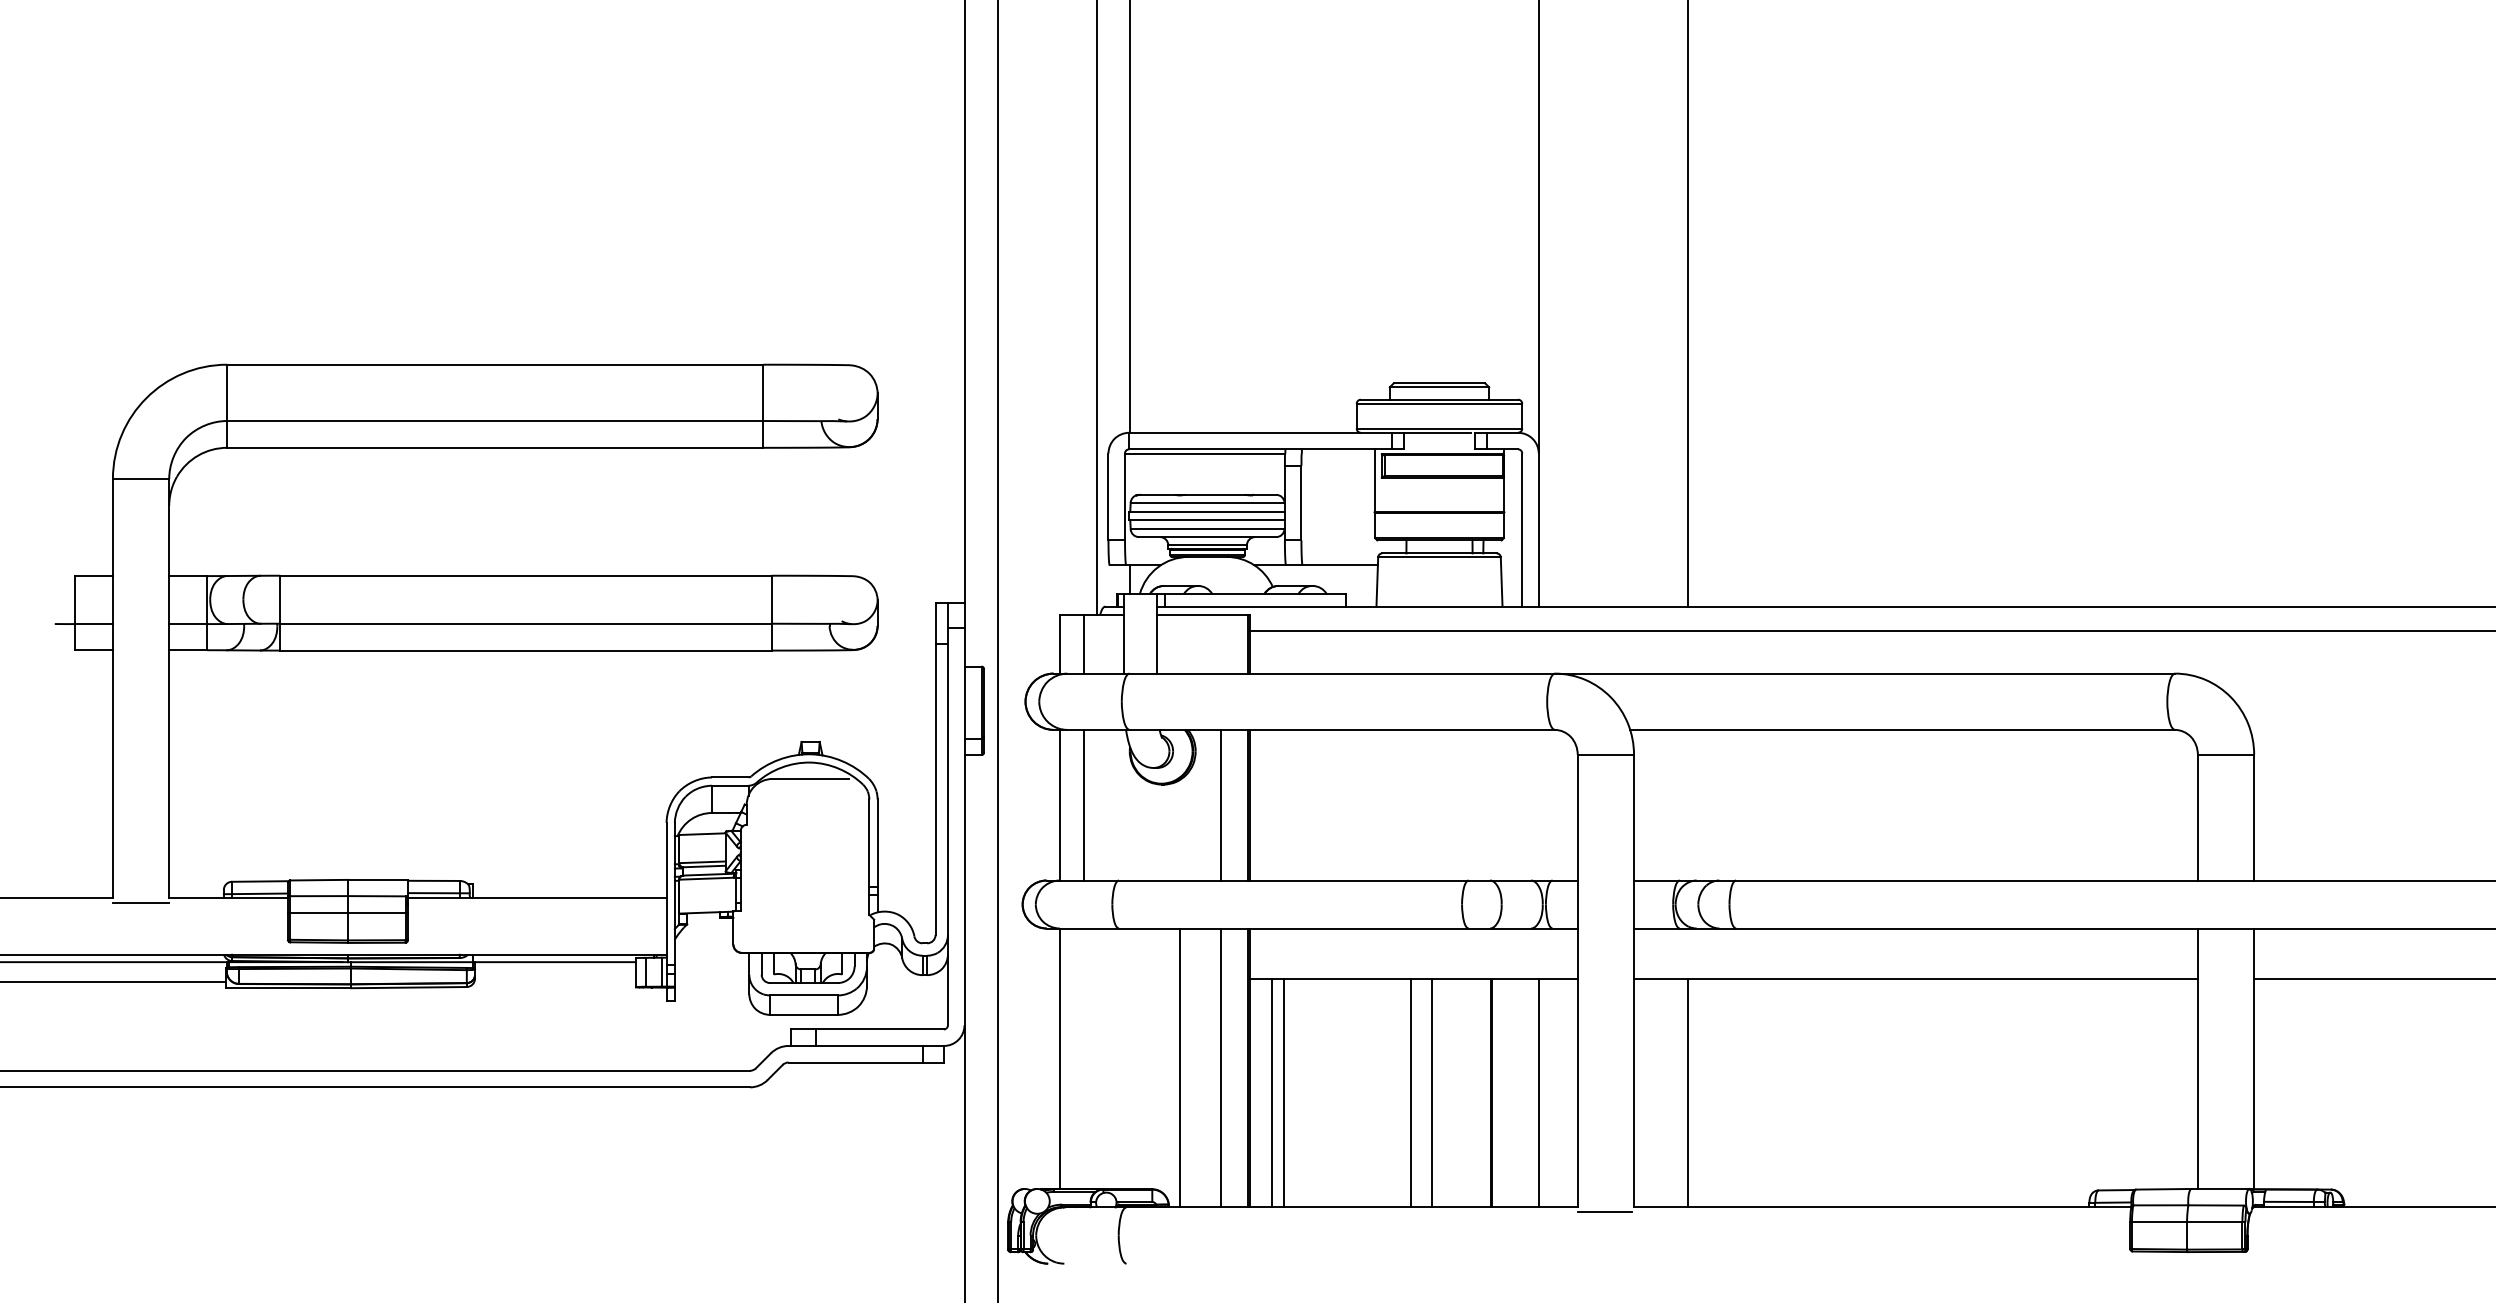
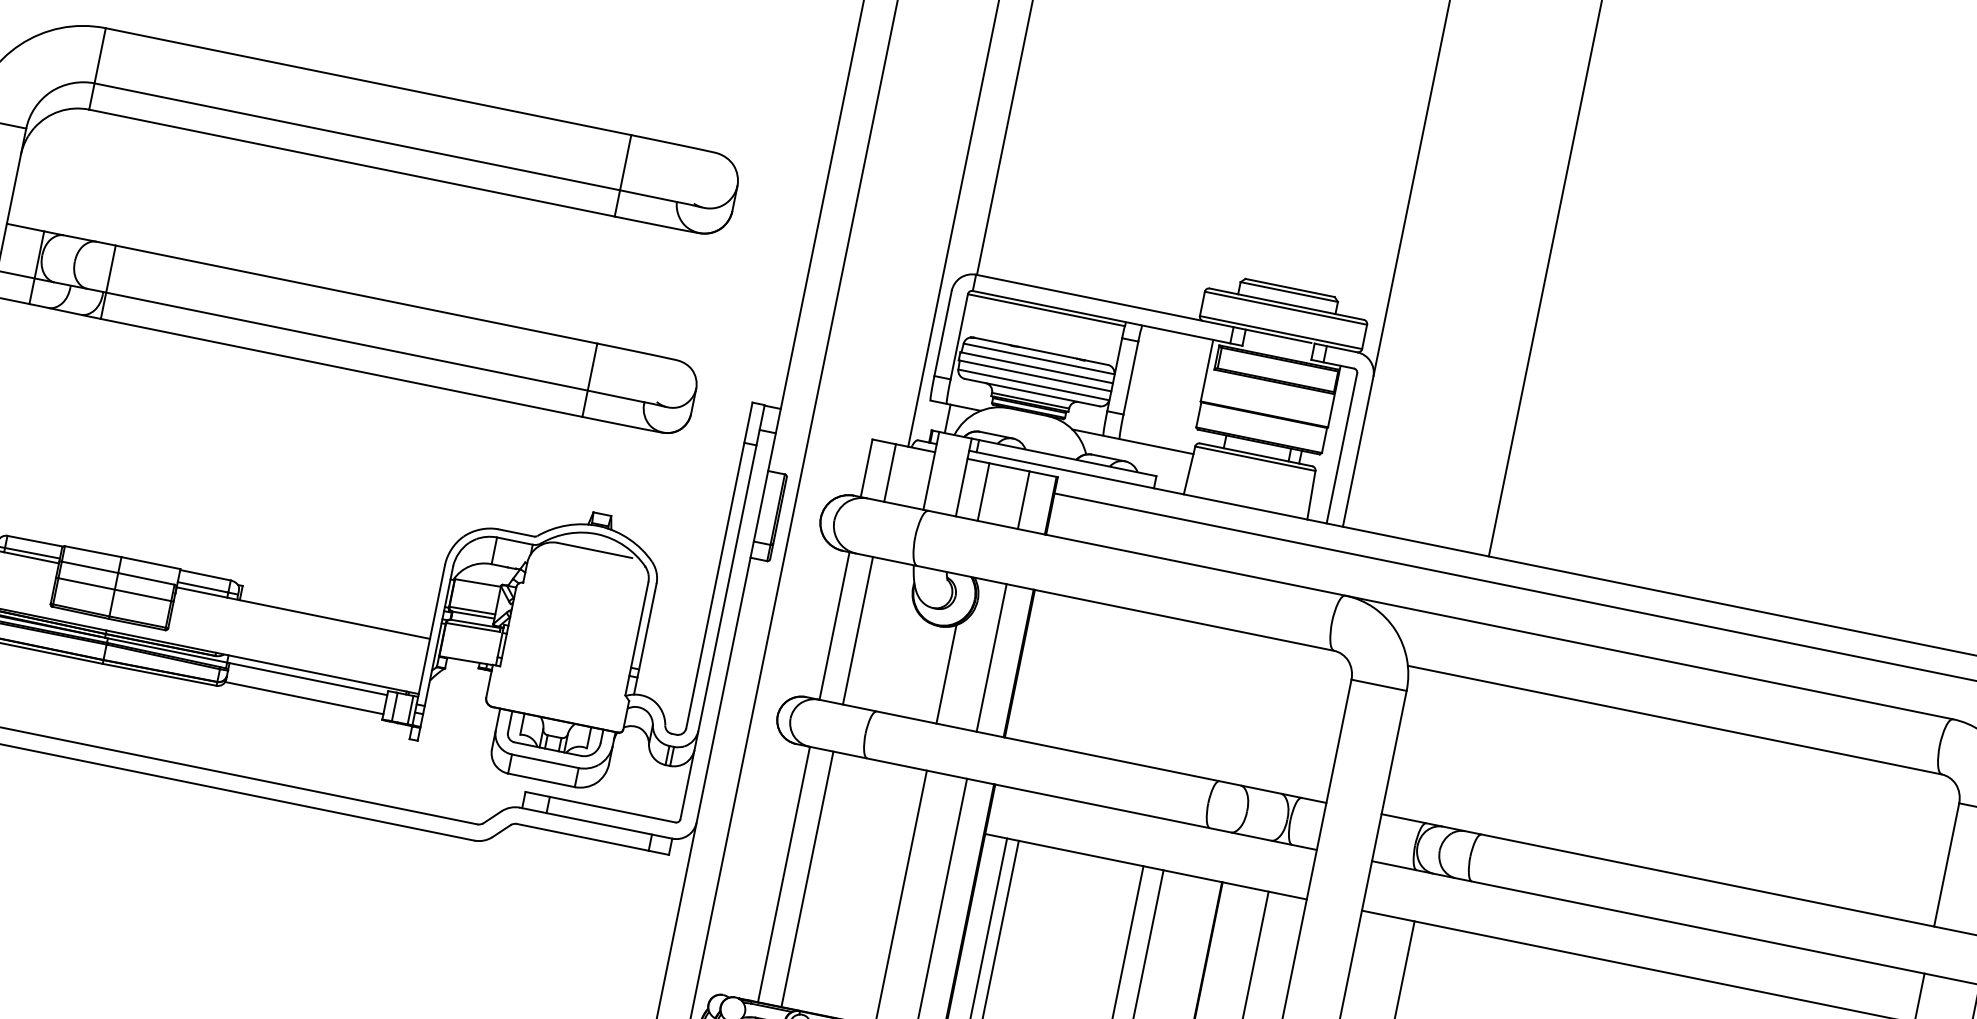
line: (1179, 643) -> (983, 491), added
line: (1220, 643) -> (1023, 499), added
line: (1179, 830) -> (946, 674), added
line: (554, 981) -> (303, 697), added
line: (1084, 1058) -> (807, 879), added

